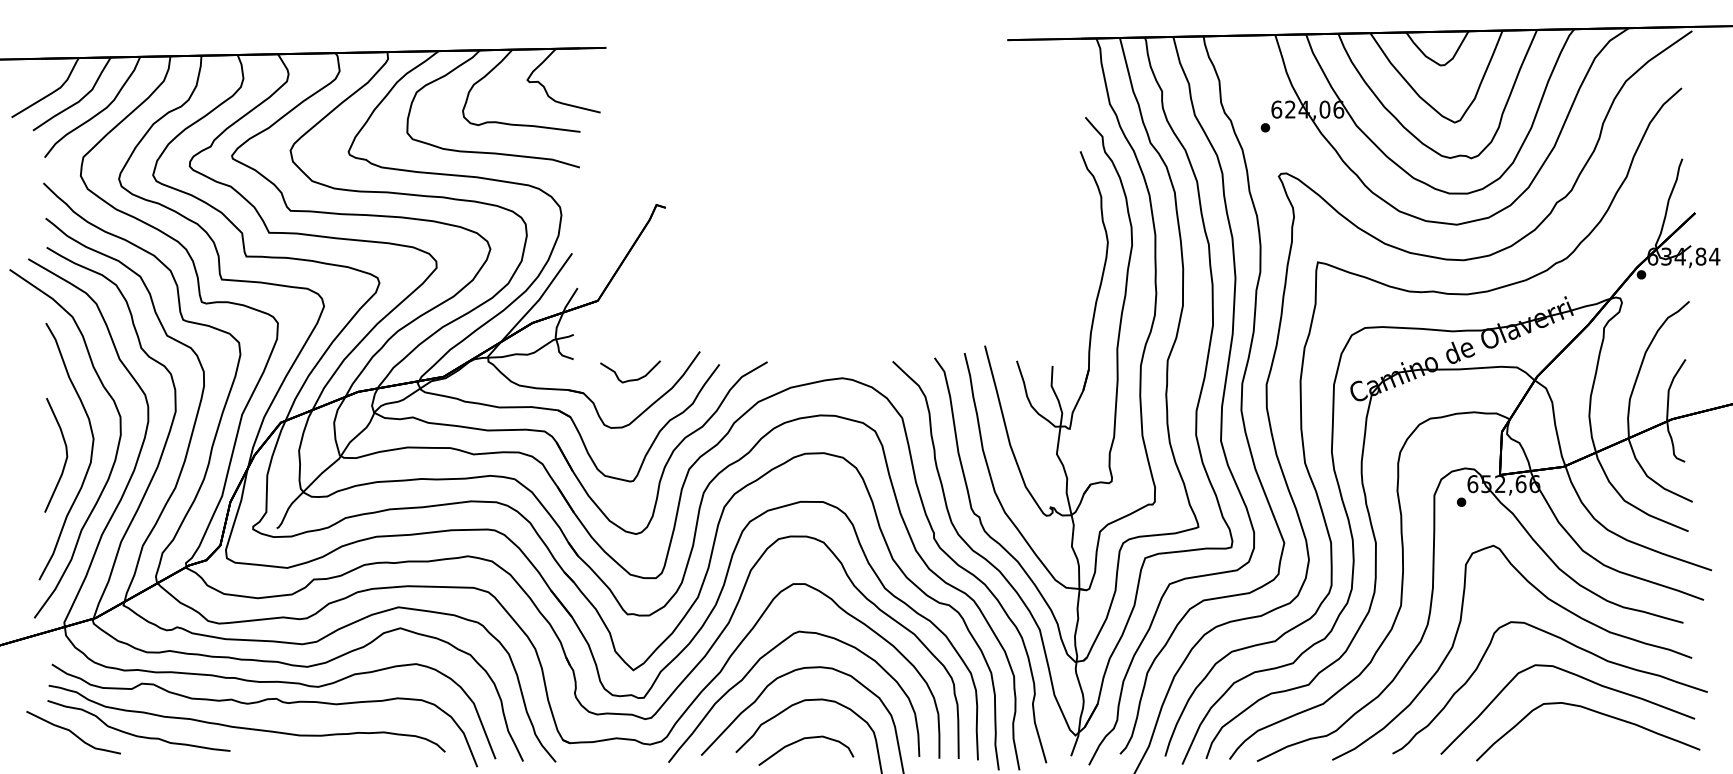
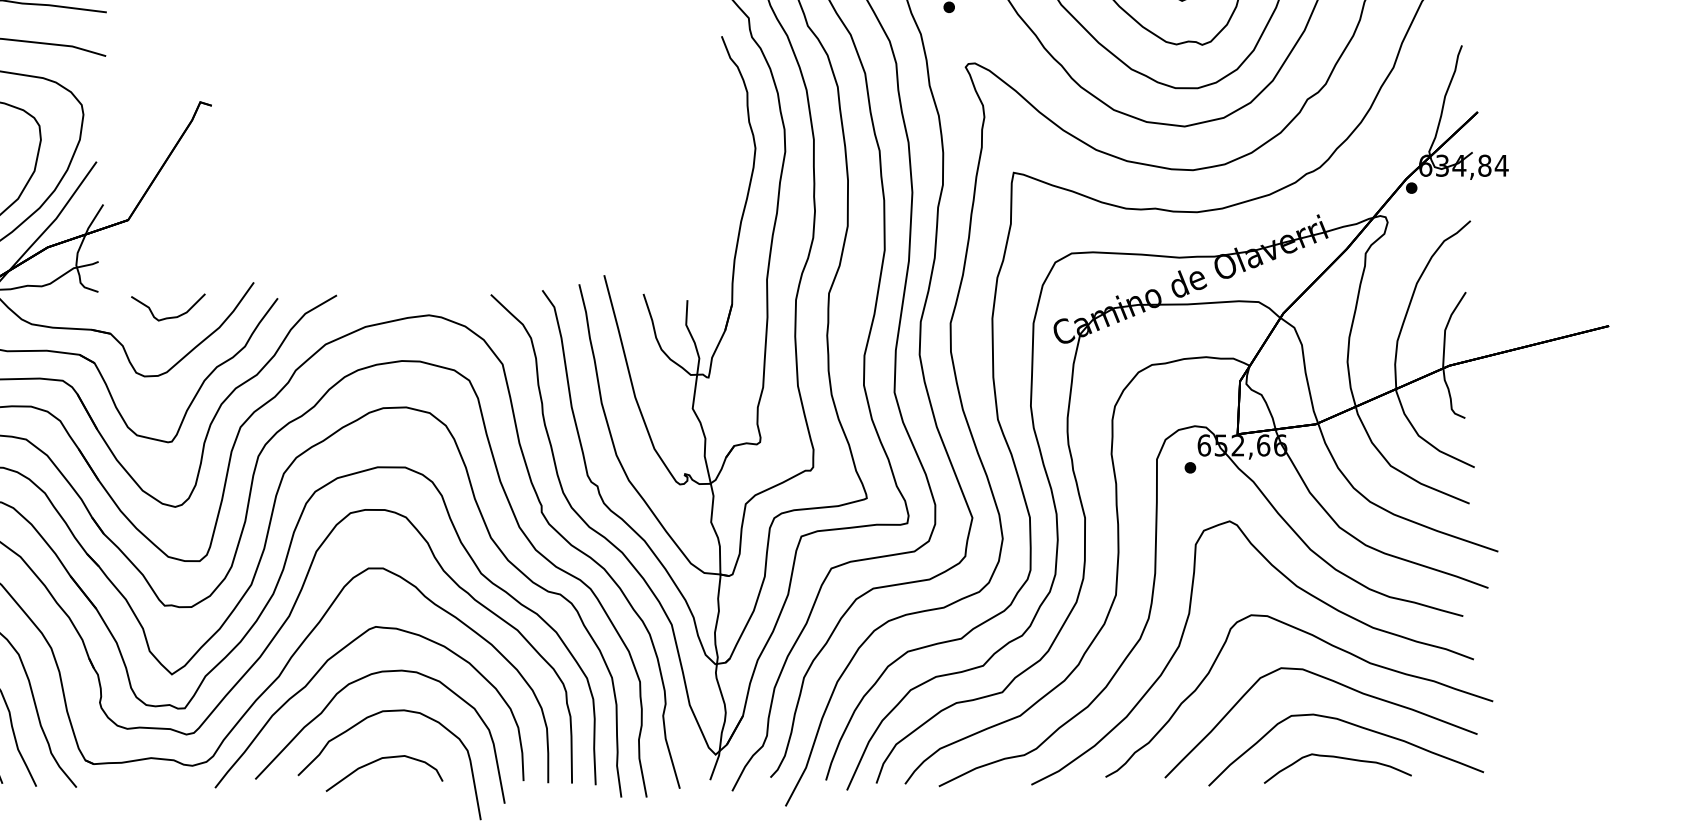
part: (1581, 738) -> (1337, 758), added

